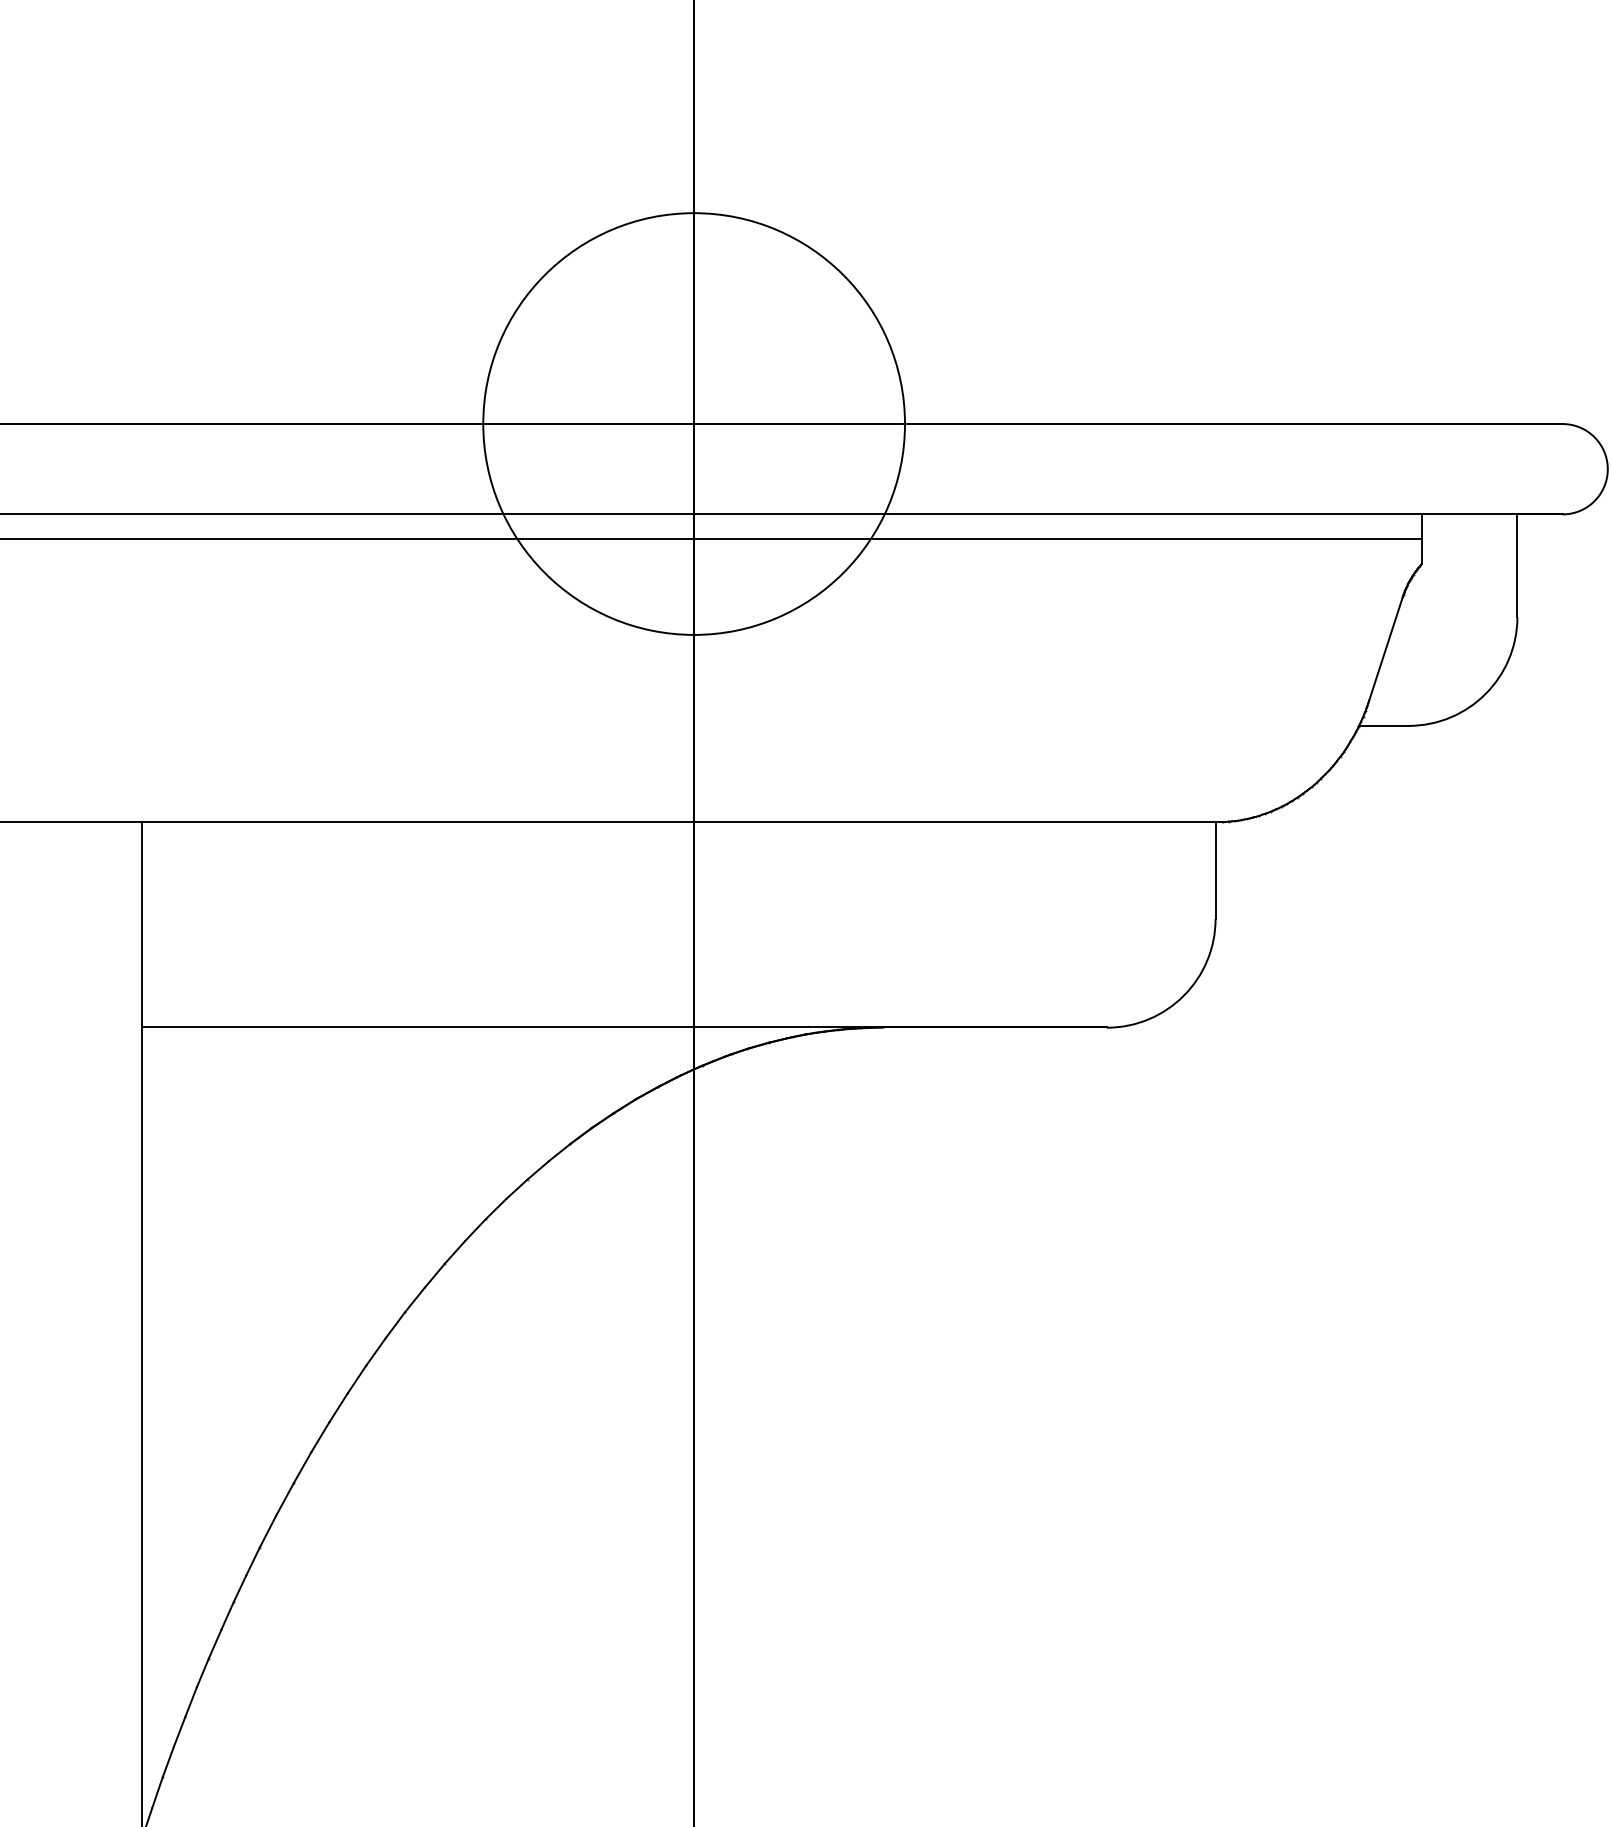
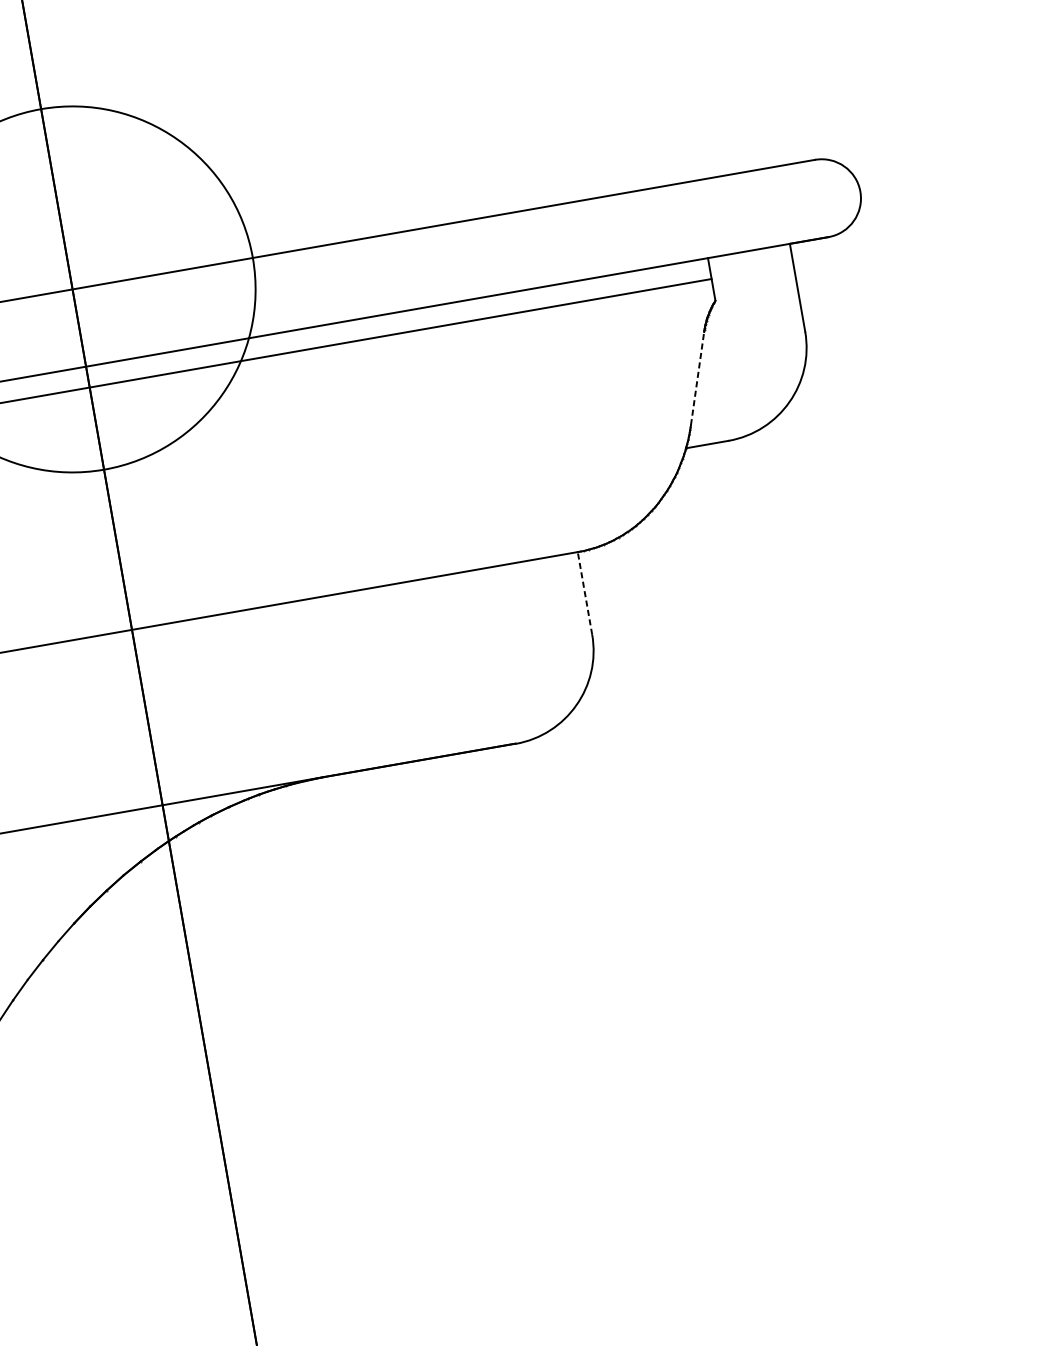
line: (1386, 648) -> (697, 378), solid -> dashed
line: (1215, 870) -> (584, 593), solid -> dashed

